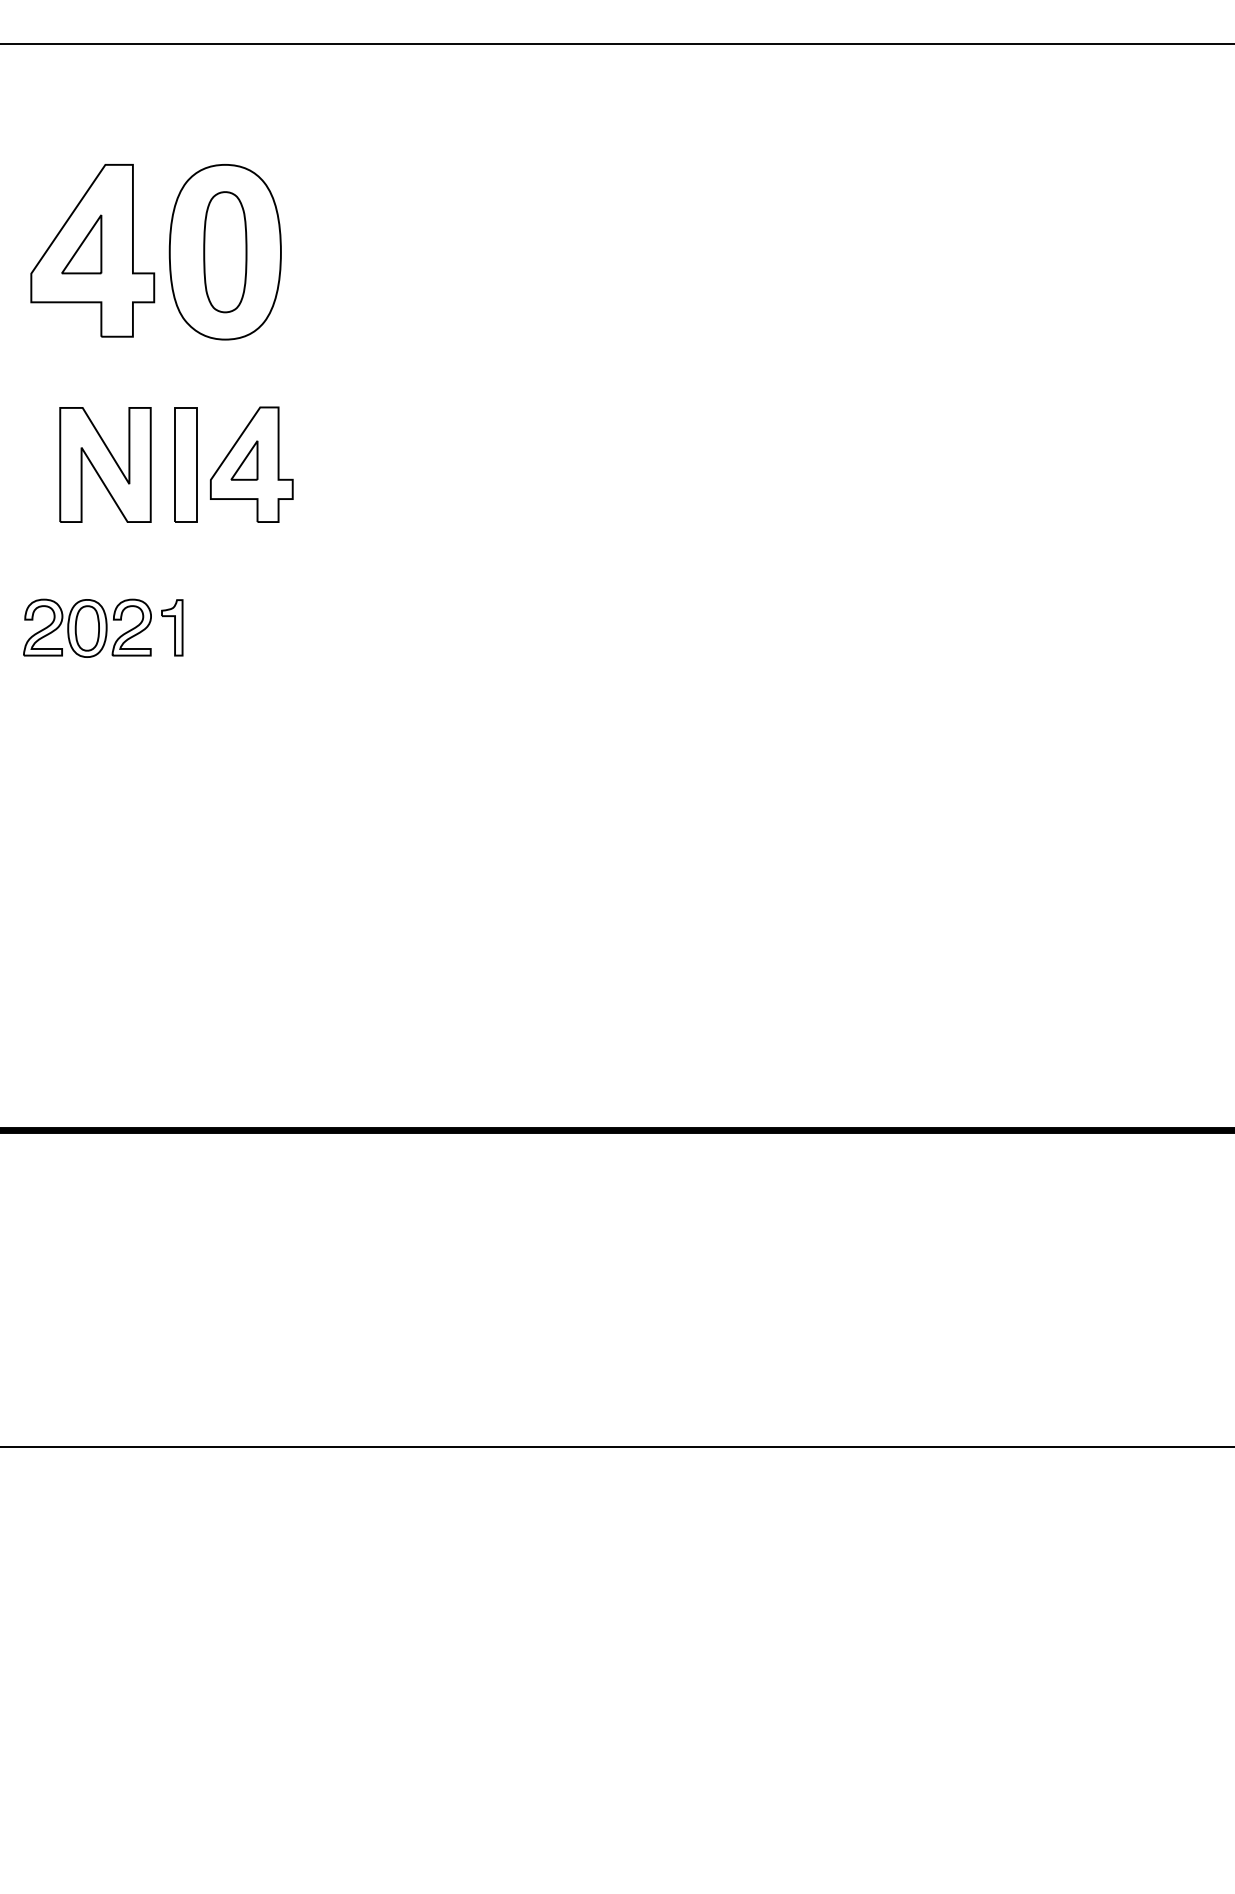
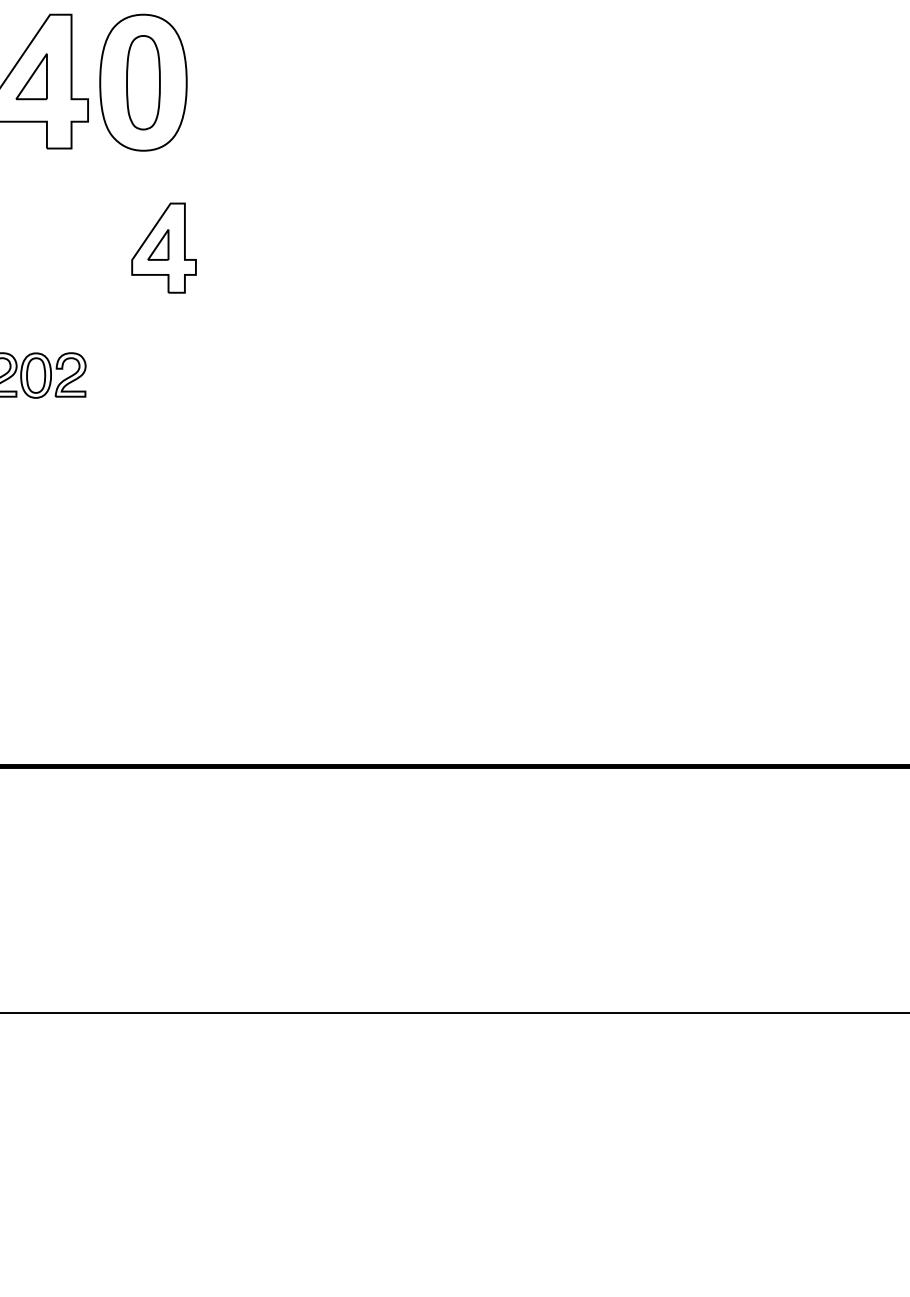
part: (105, 464) -> (50, 247), removed
part: (185, 464) -> (112, 247), removed
part: (172, 627) -> (102, 374), removed

